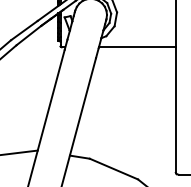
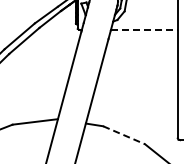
line: (137, 47) -> (144, 29), solid -> dashed
line: (114, 169) -> (124, 135), solid -> dashed

